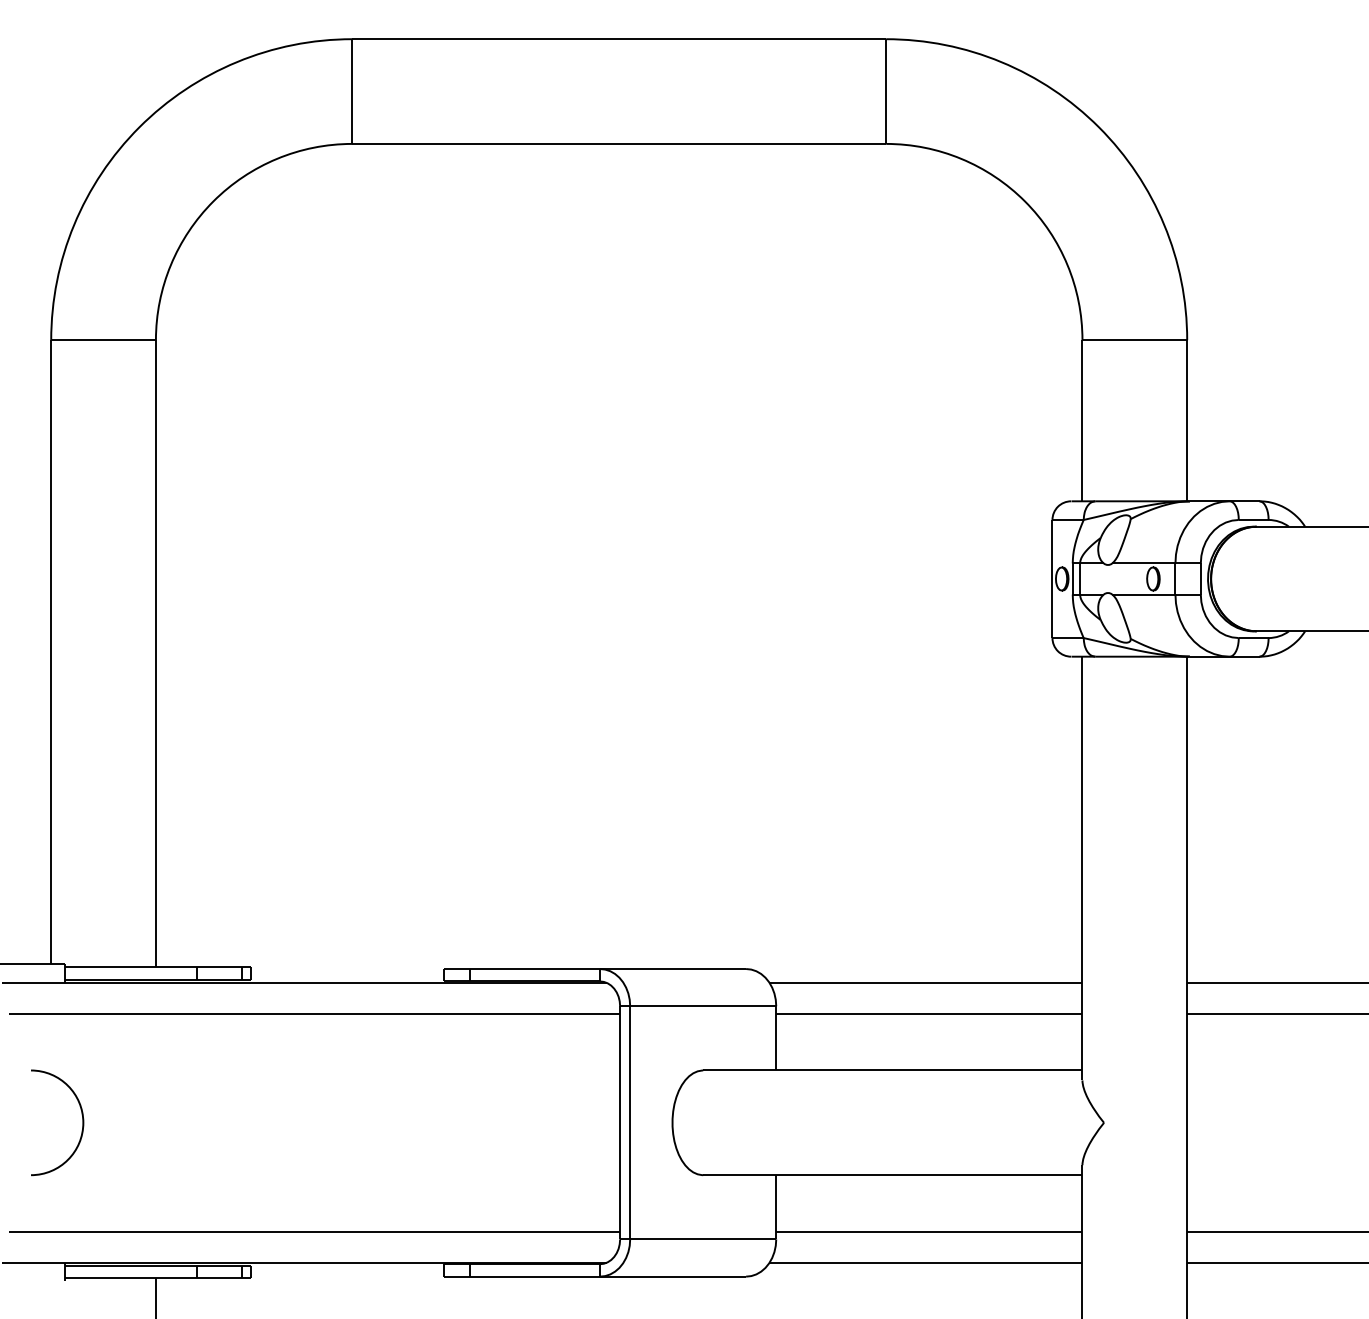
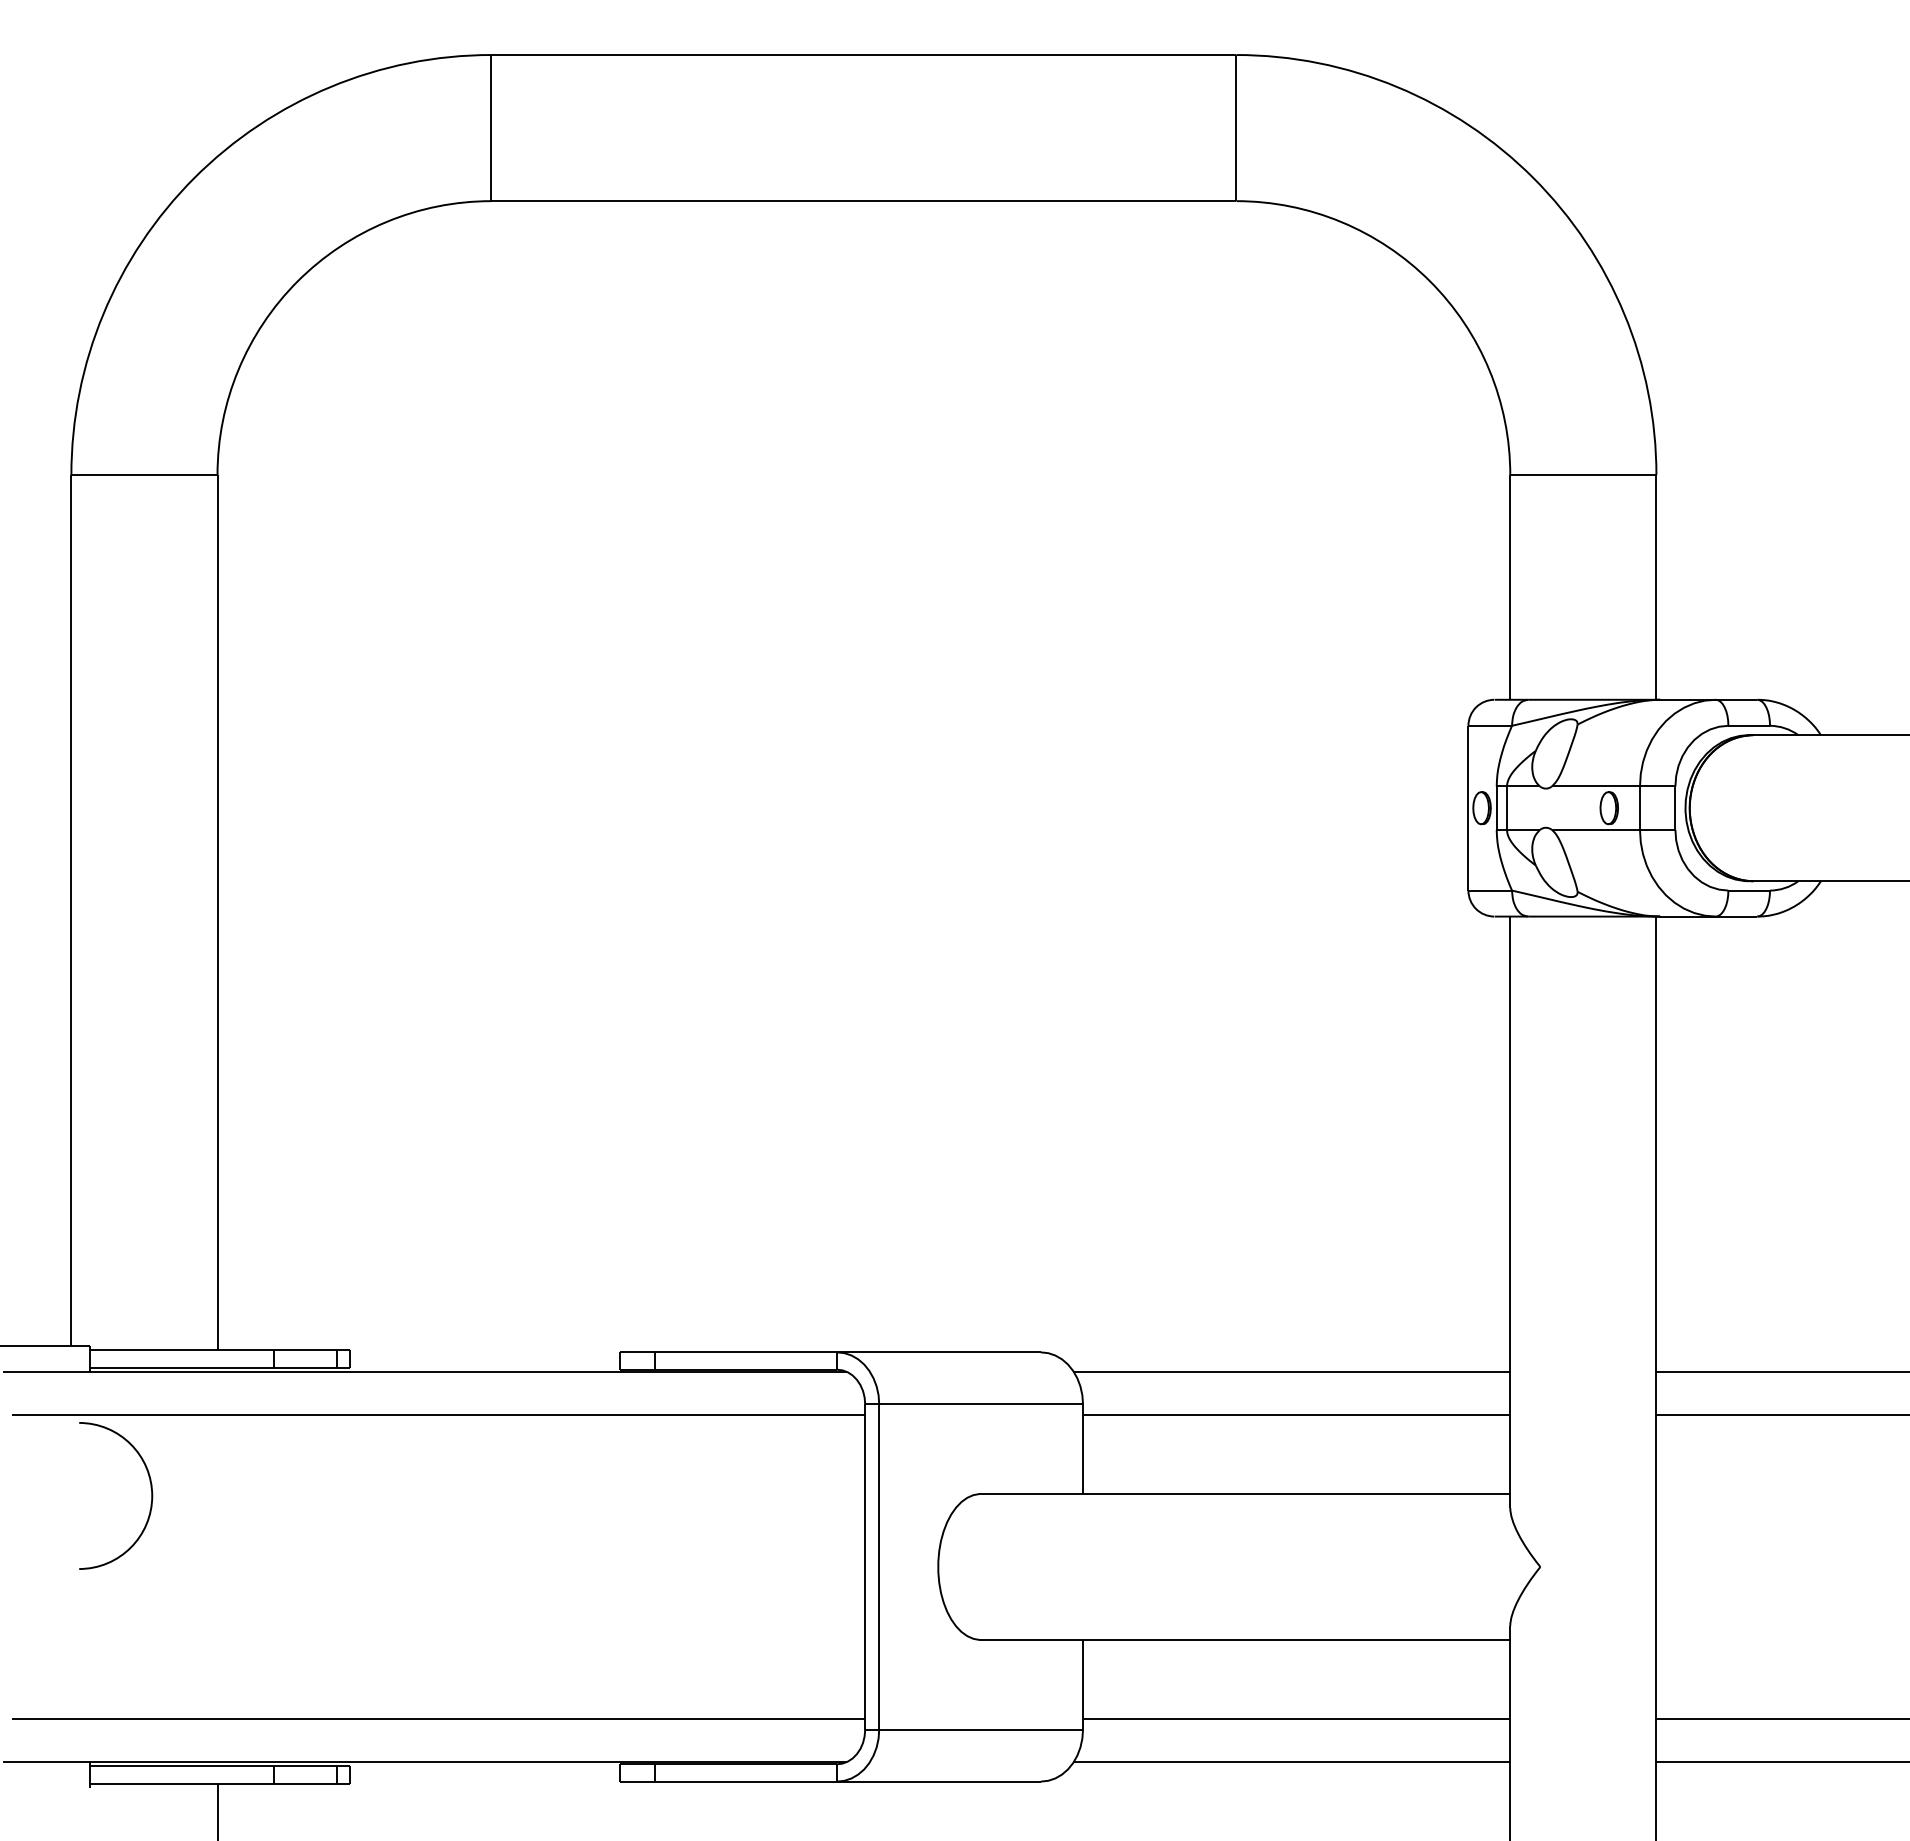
curve: (82, 1117) -> (150, 1488), moved

